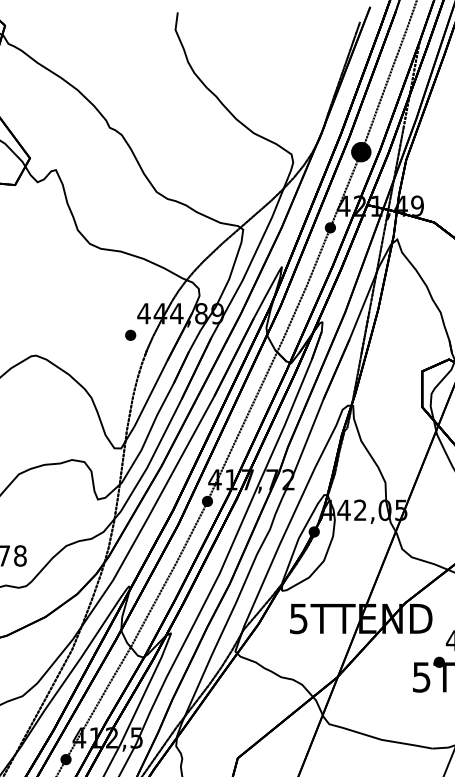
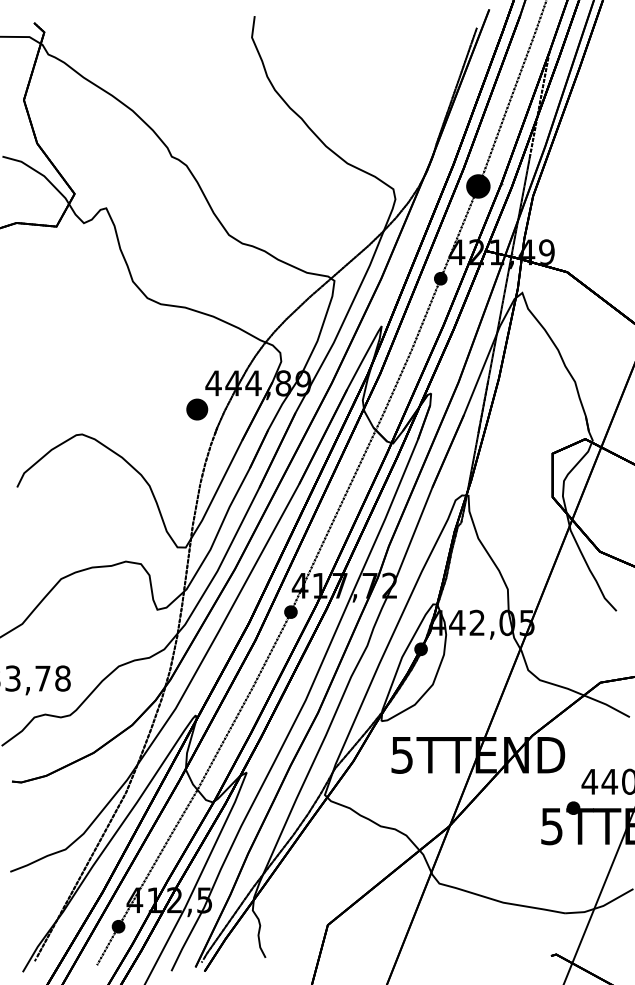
part: (130, 335) -> (197, 409), size x1.6

